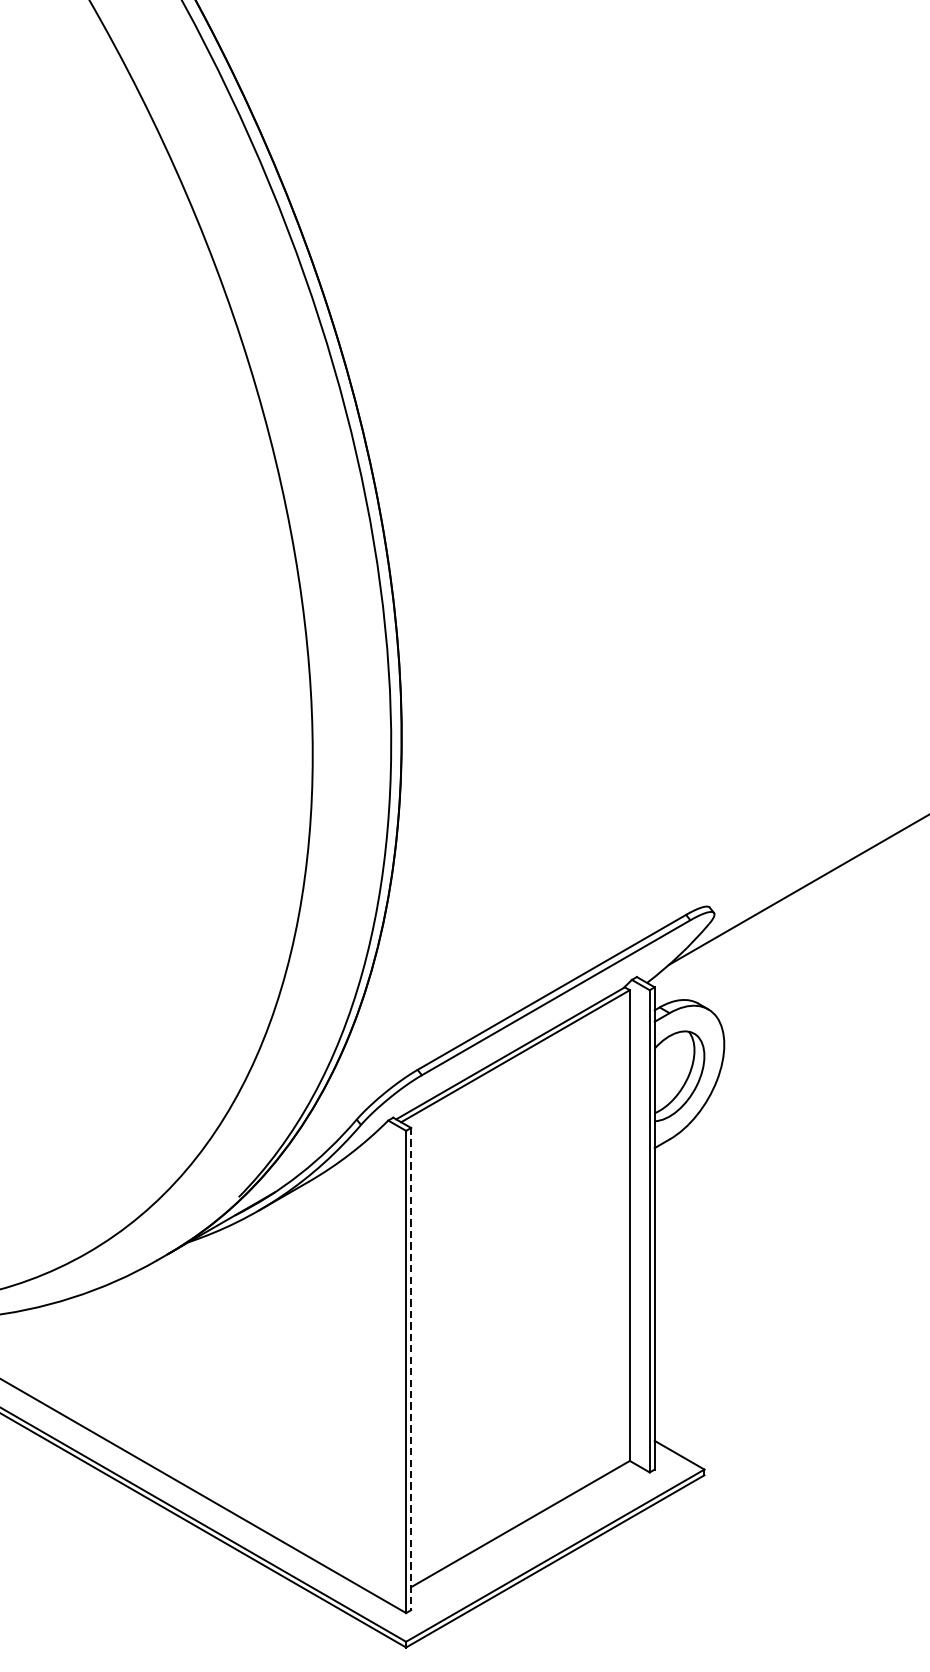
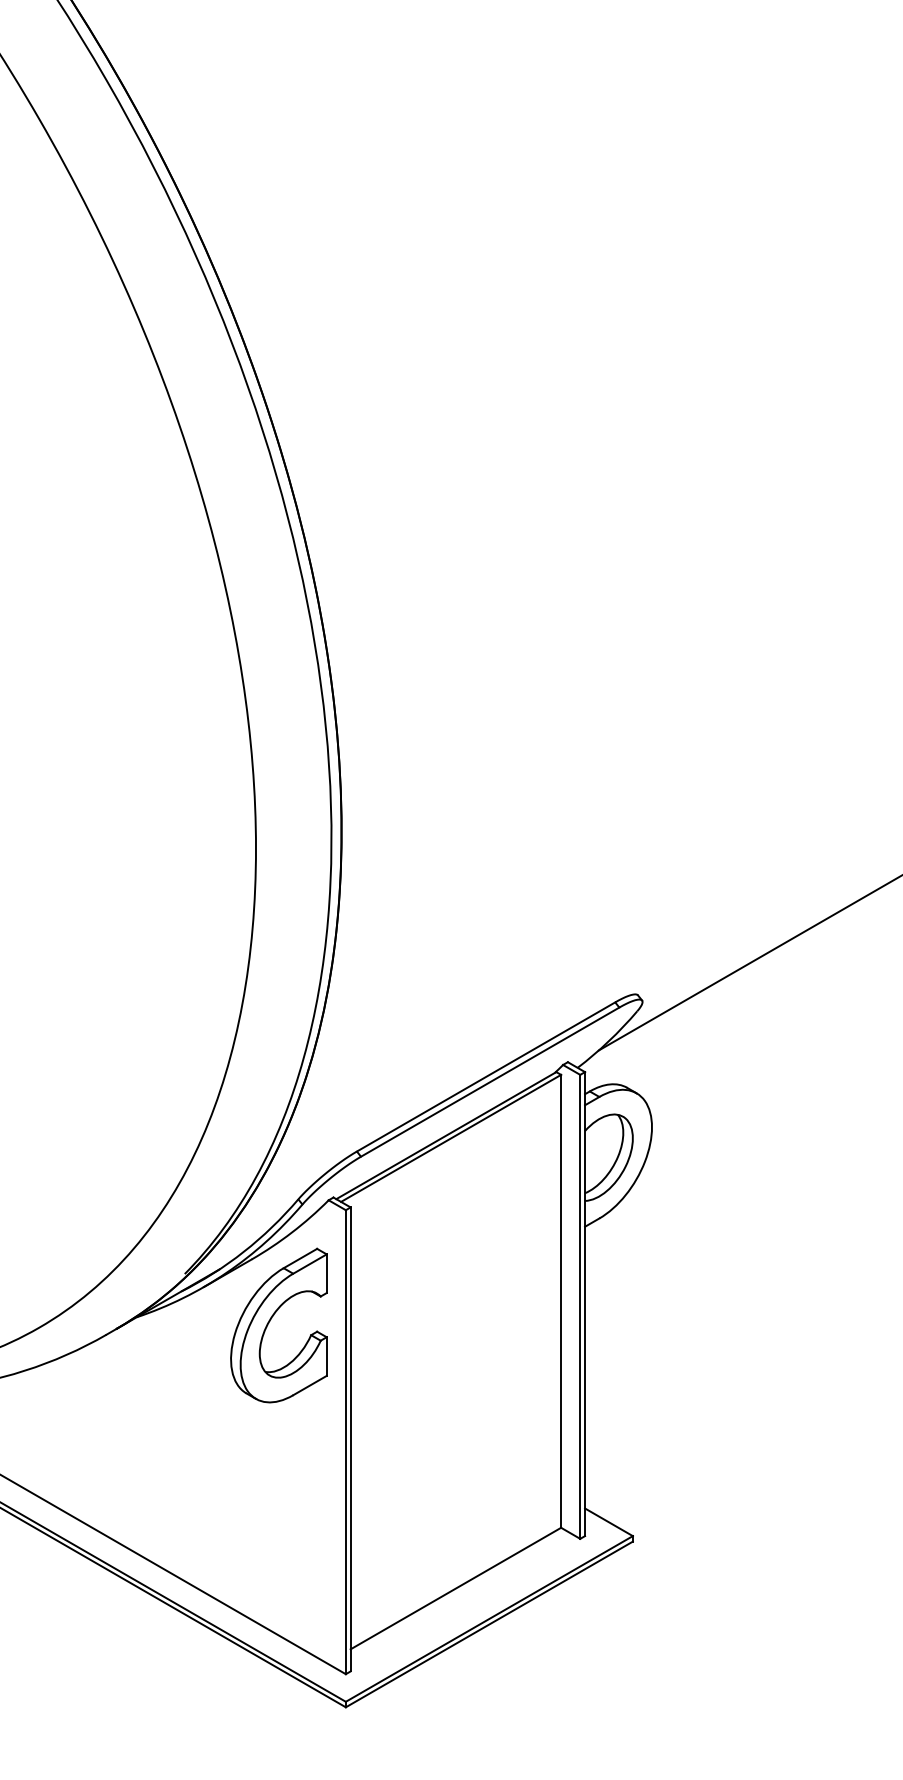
part: (327, 1246) -> (270, 1321), added
line: (410, 1369) -> (350, 1439), dashed -> solid

